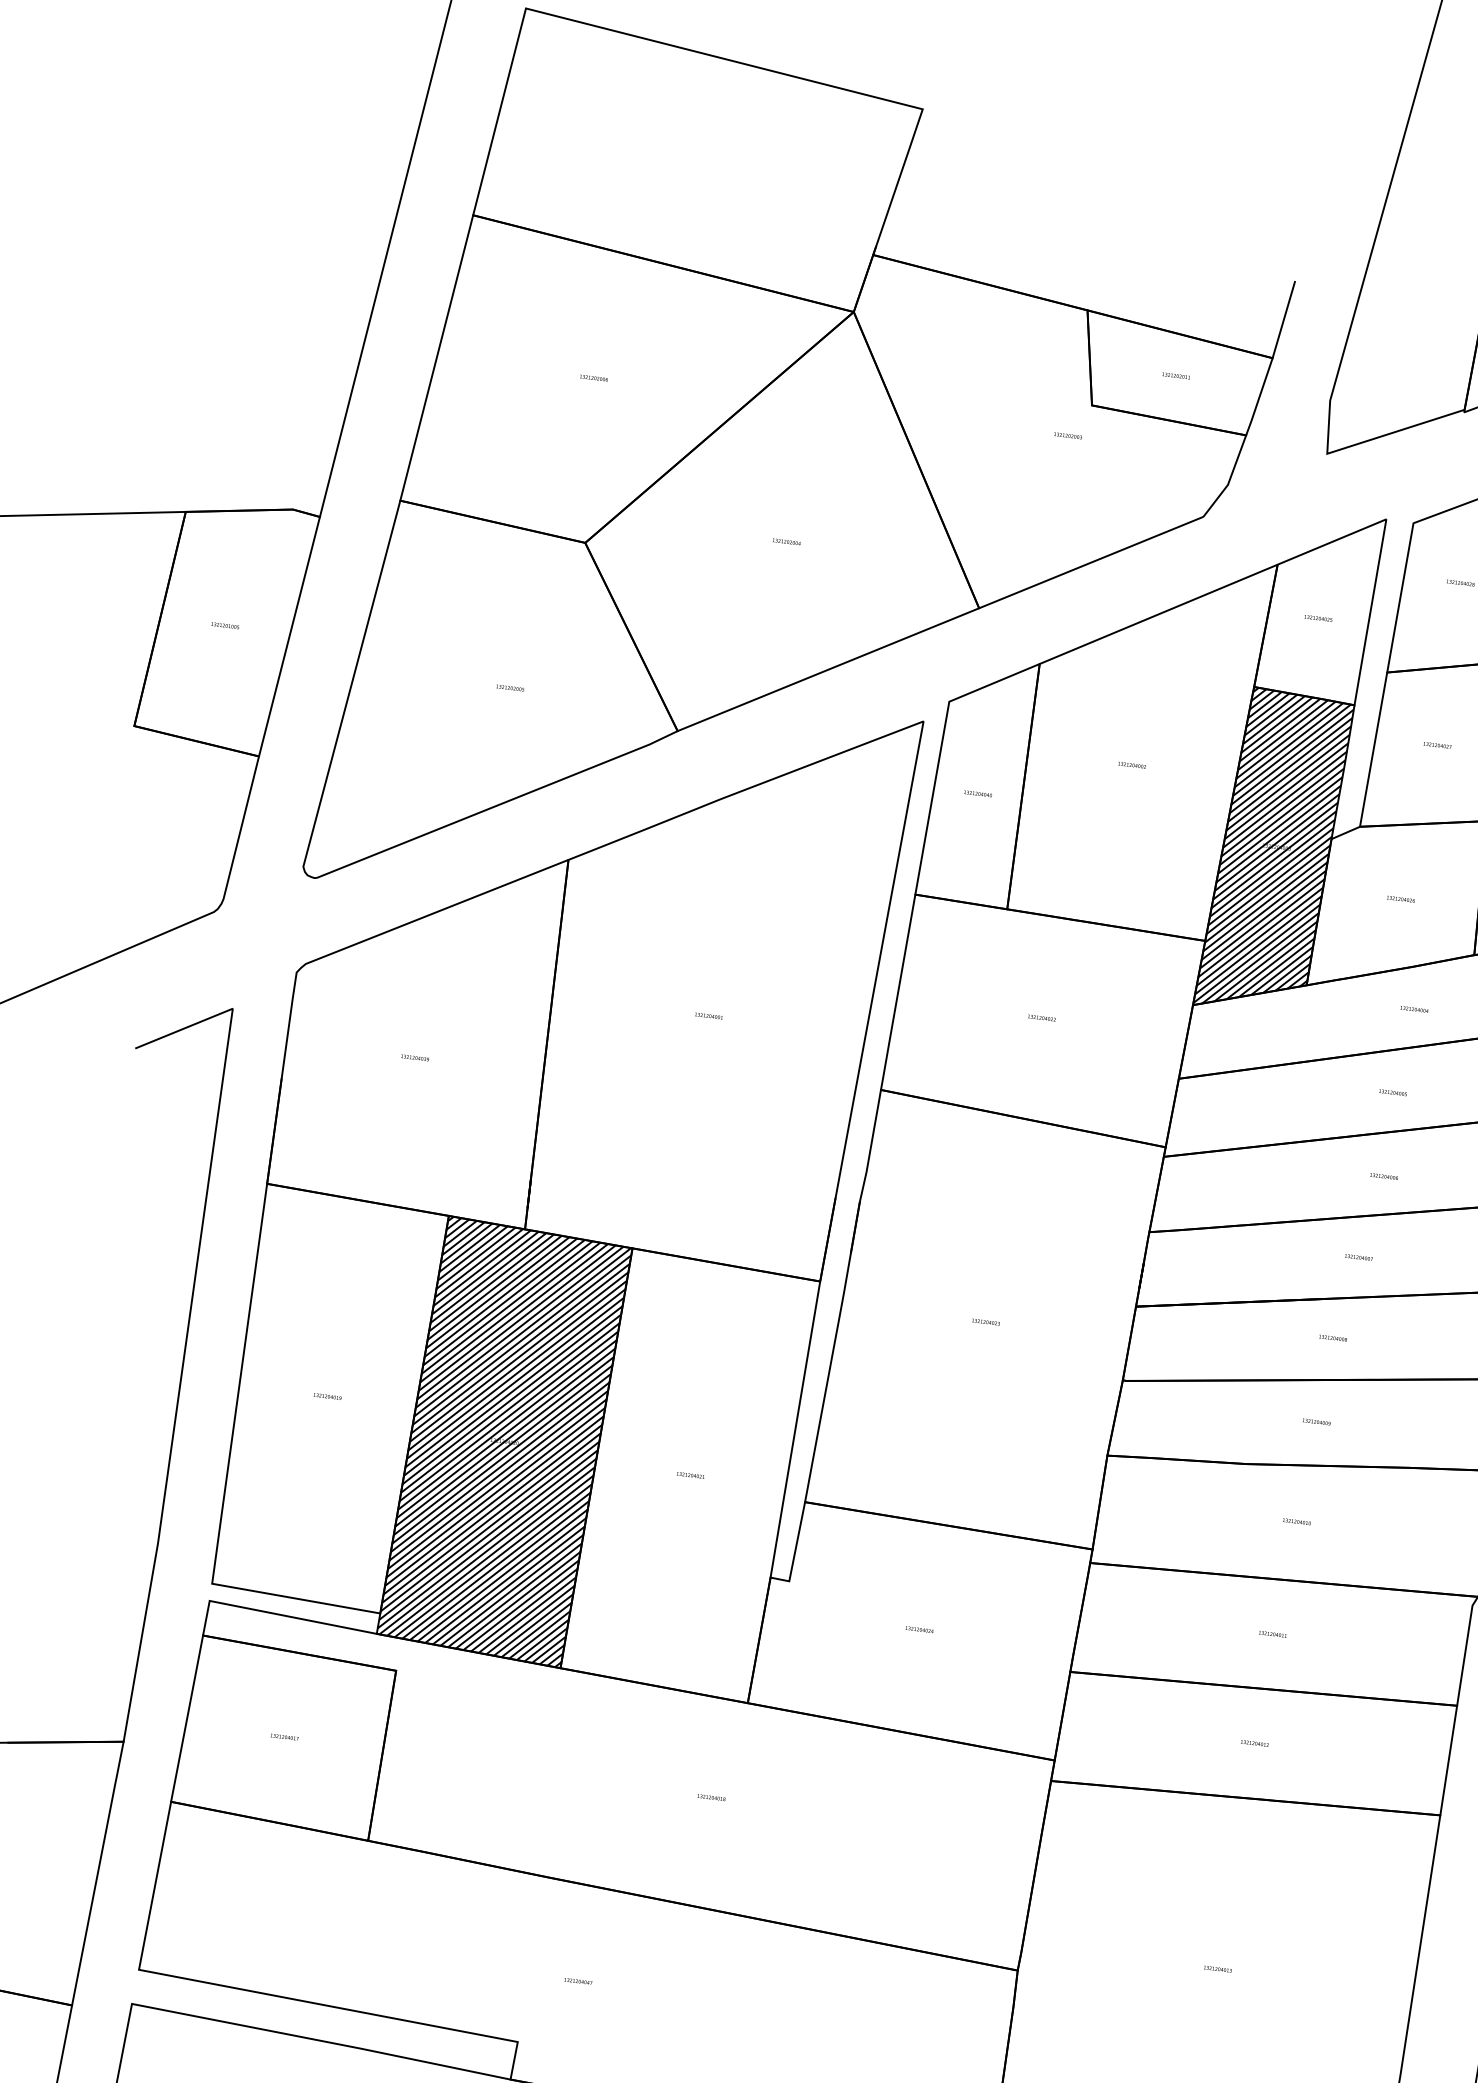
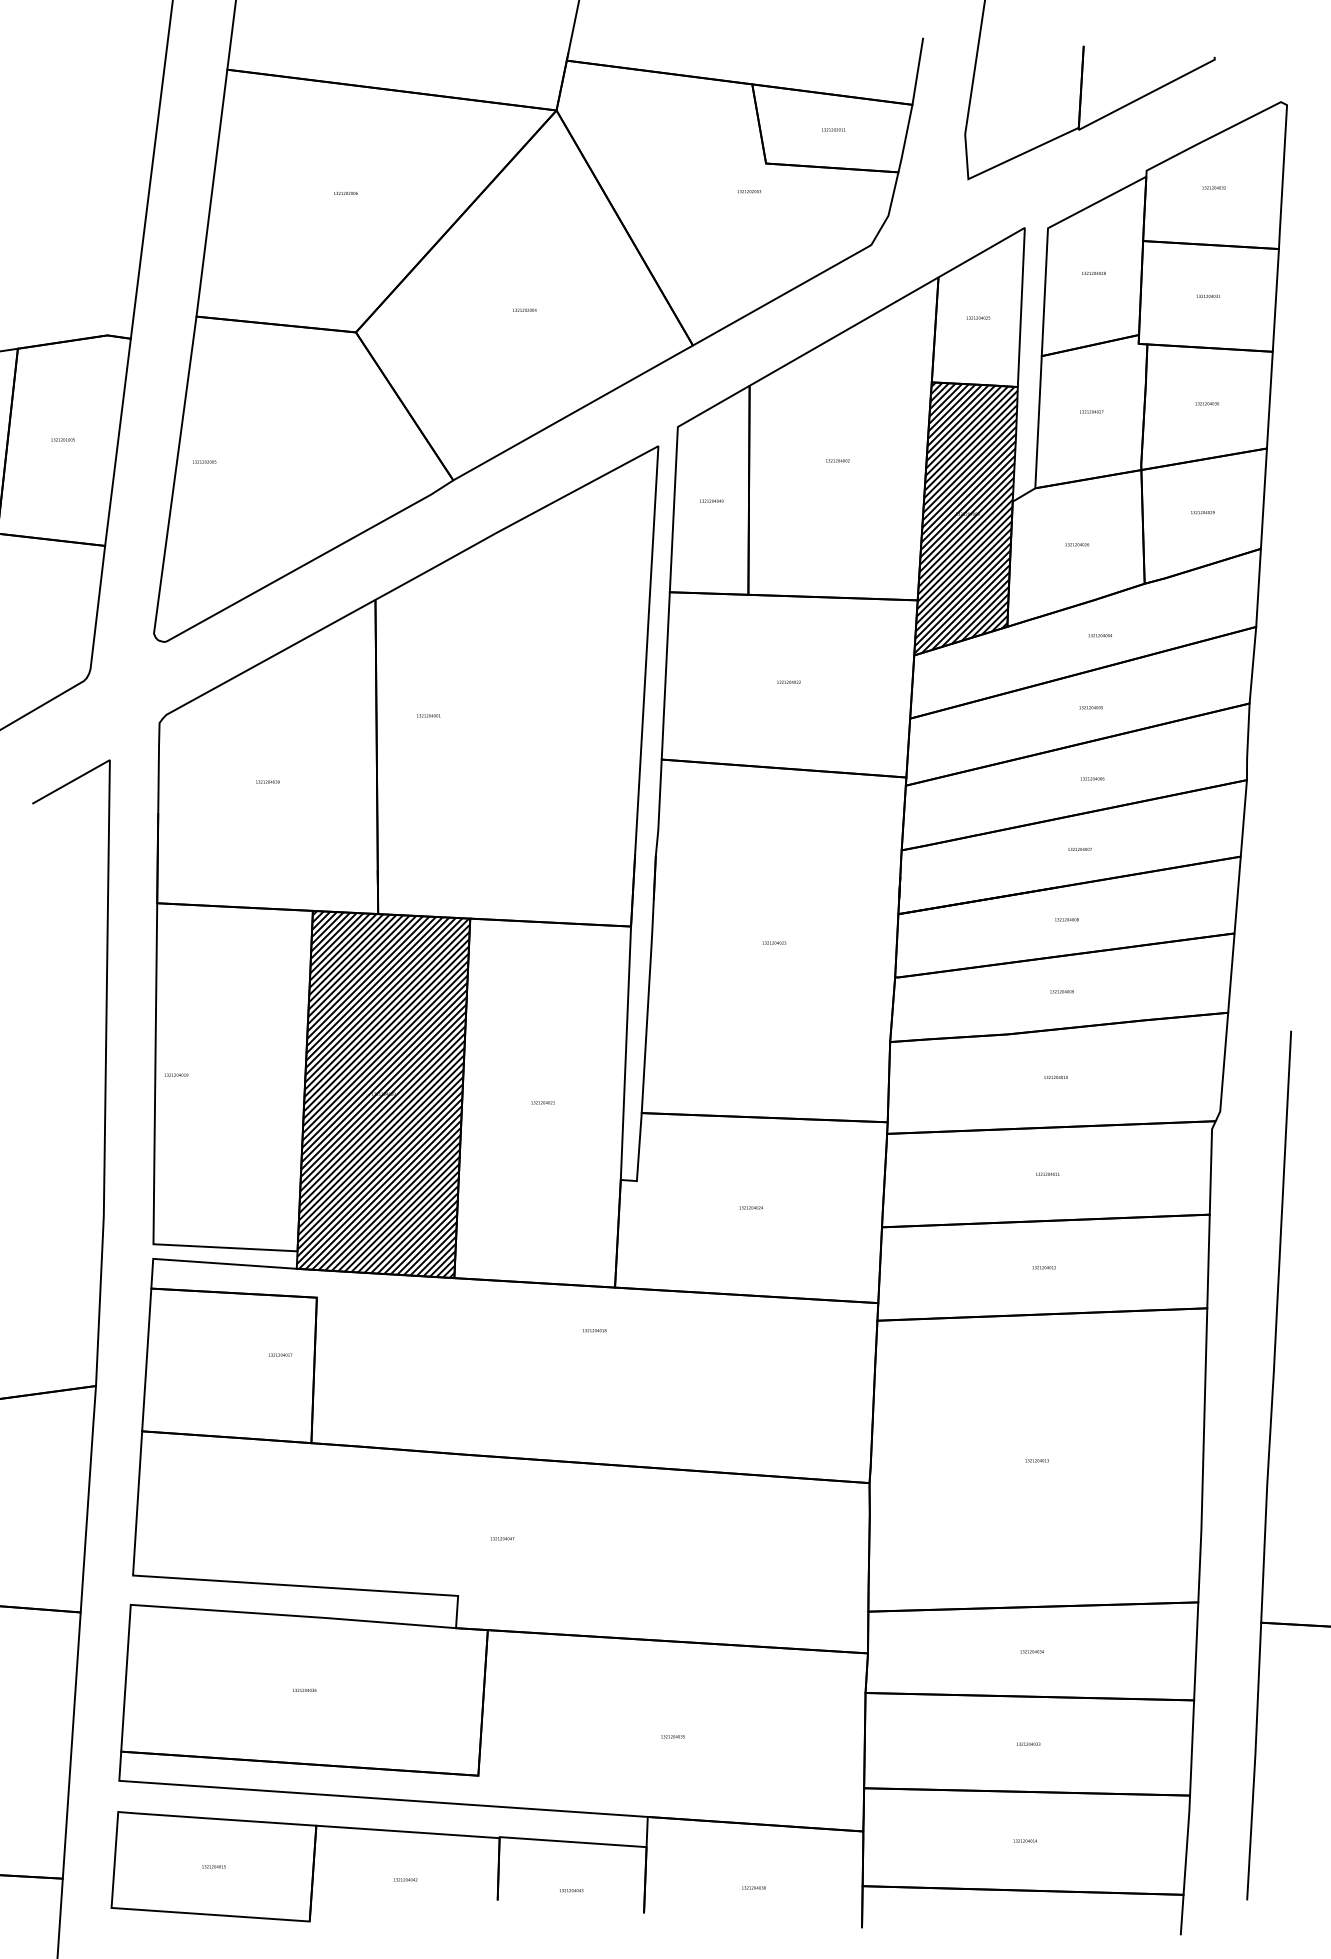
text: (510, 687) -> (204, 461), moved
text: (708, 1015) -> (428, 715), moved
text: (327, 1395) -> (176, 1074), moved
text: (284, 1736) -> (280, 1354), moved
text: (711, 1797) -> (594, 1330), moved

